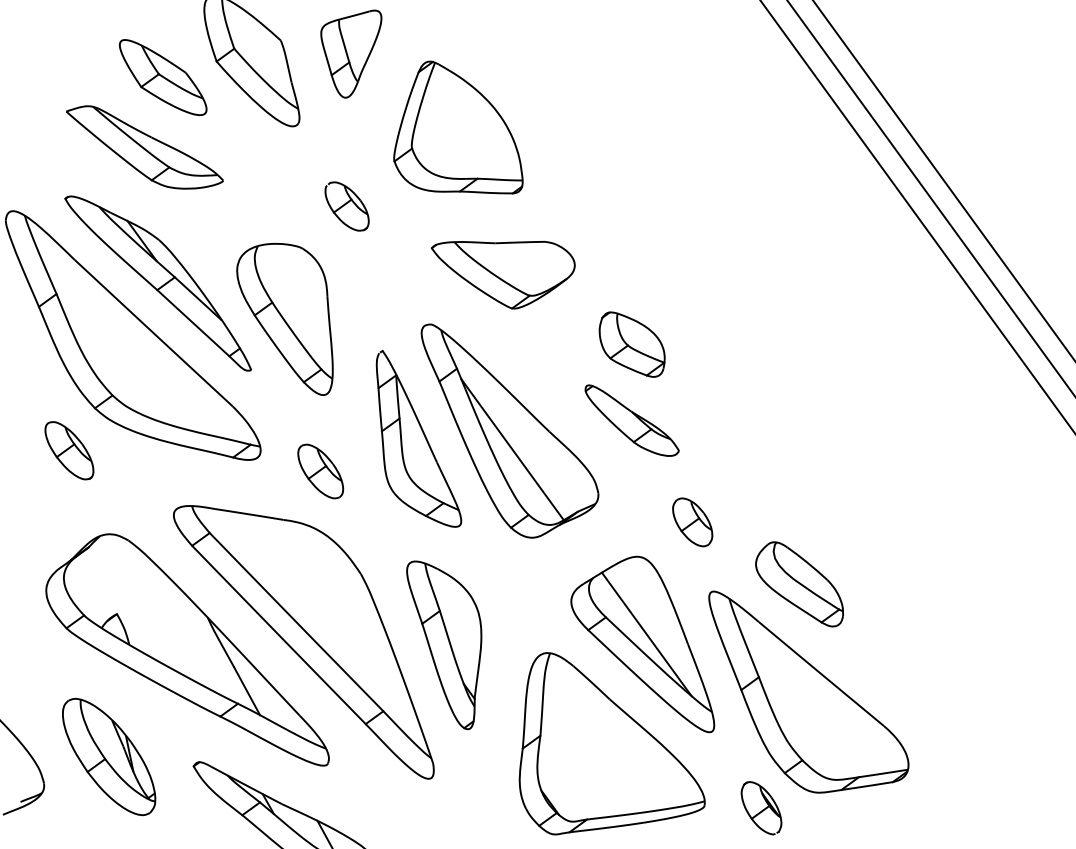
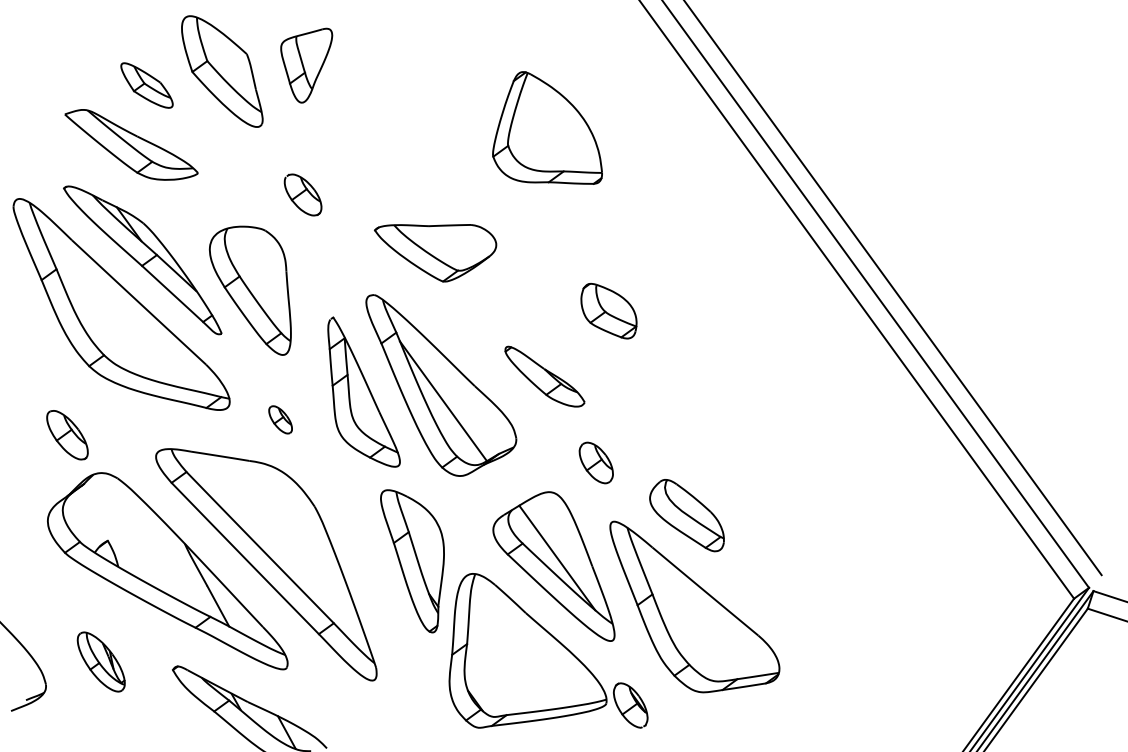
part: (162, 77) -> (146, 85), size x0.7
part: (458, 126) -> (547, 127), moved
part: (631, 345) -> (608, 311), moved
part: (69, 451) -> (67, 435), moved
part: (320, 471) -> (280, 419), size x0.6
part: (444, 645) -> (412, 561), moved
part: (109, 756) -> (101, 661), size x0.6
part: (761, 808) -> (630, 705), moved

